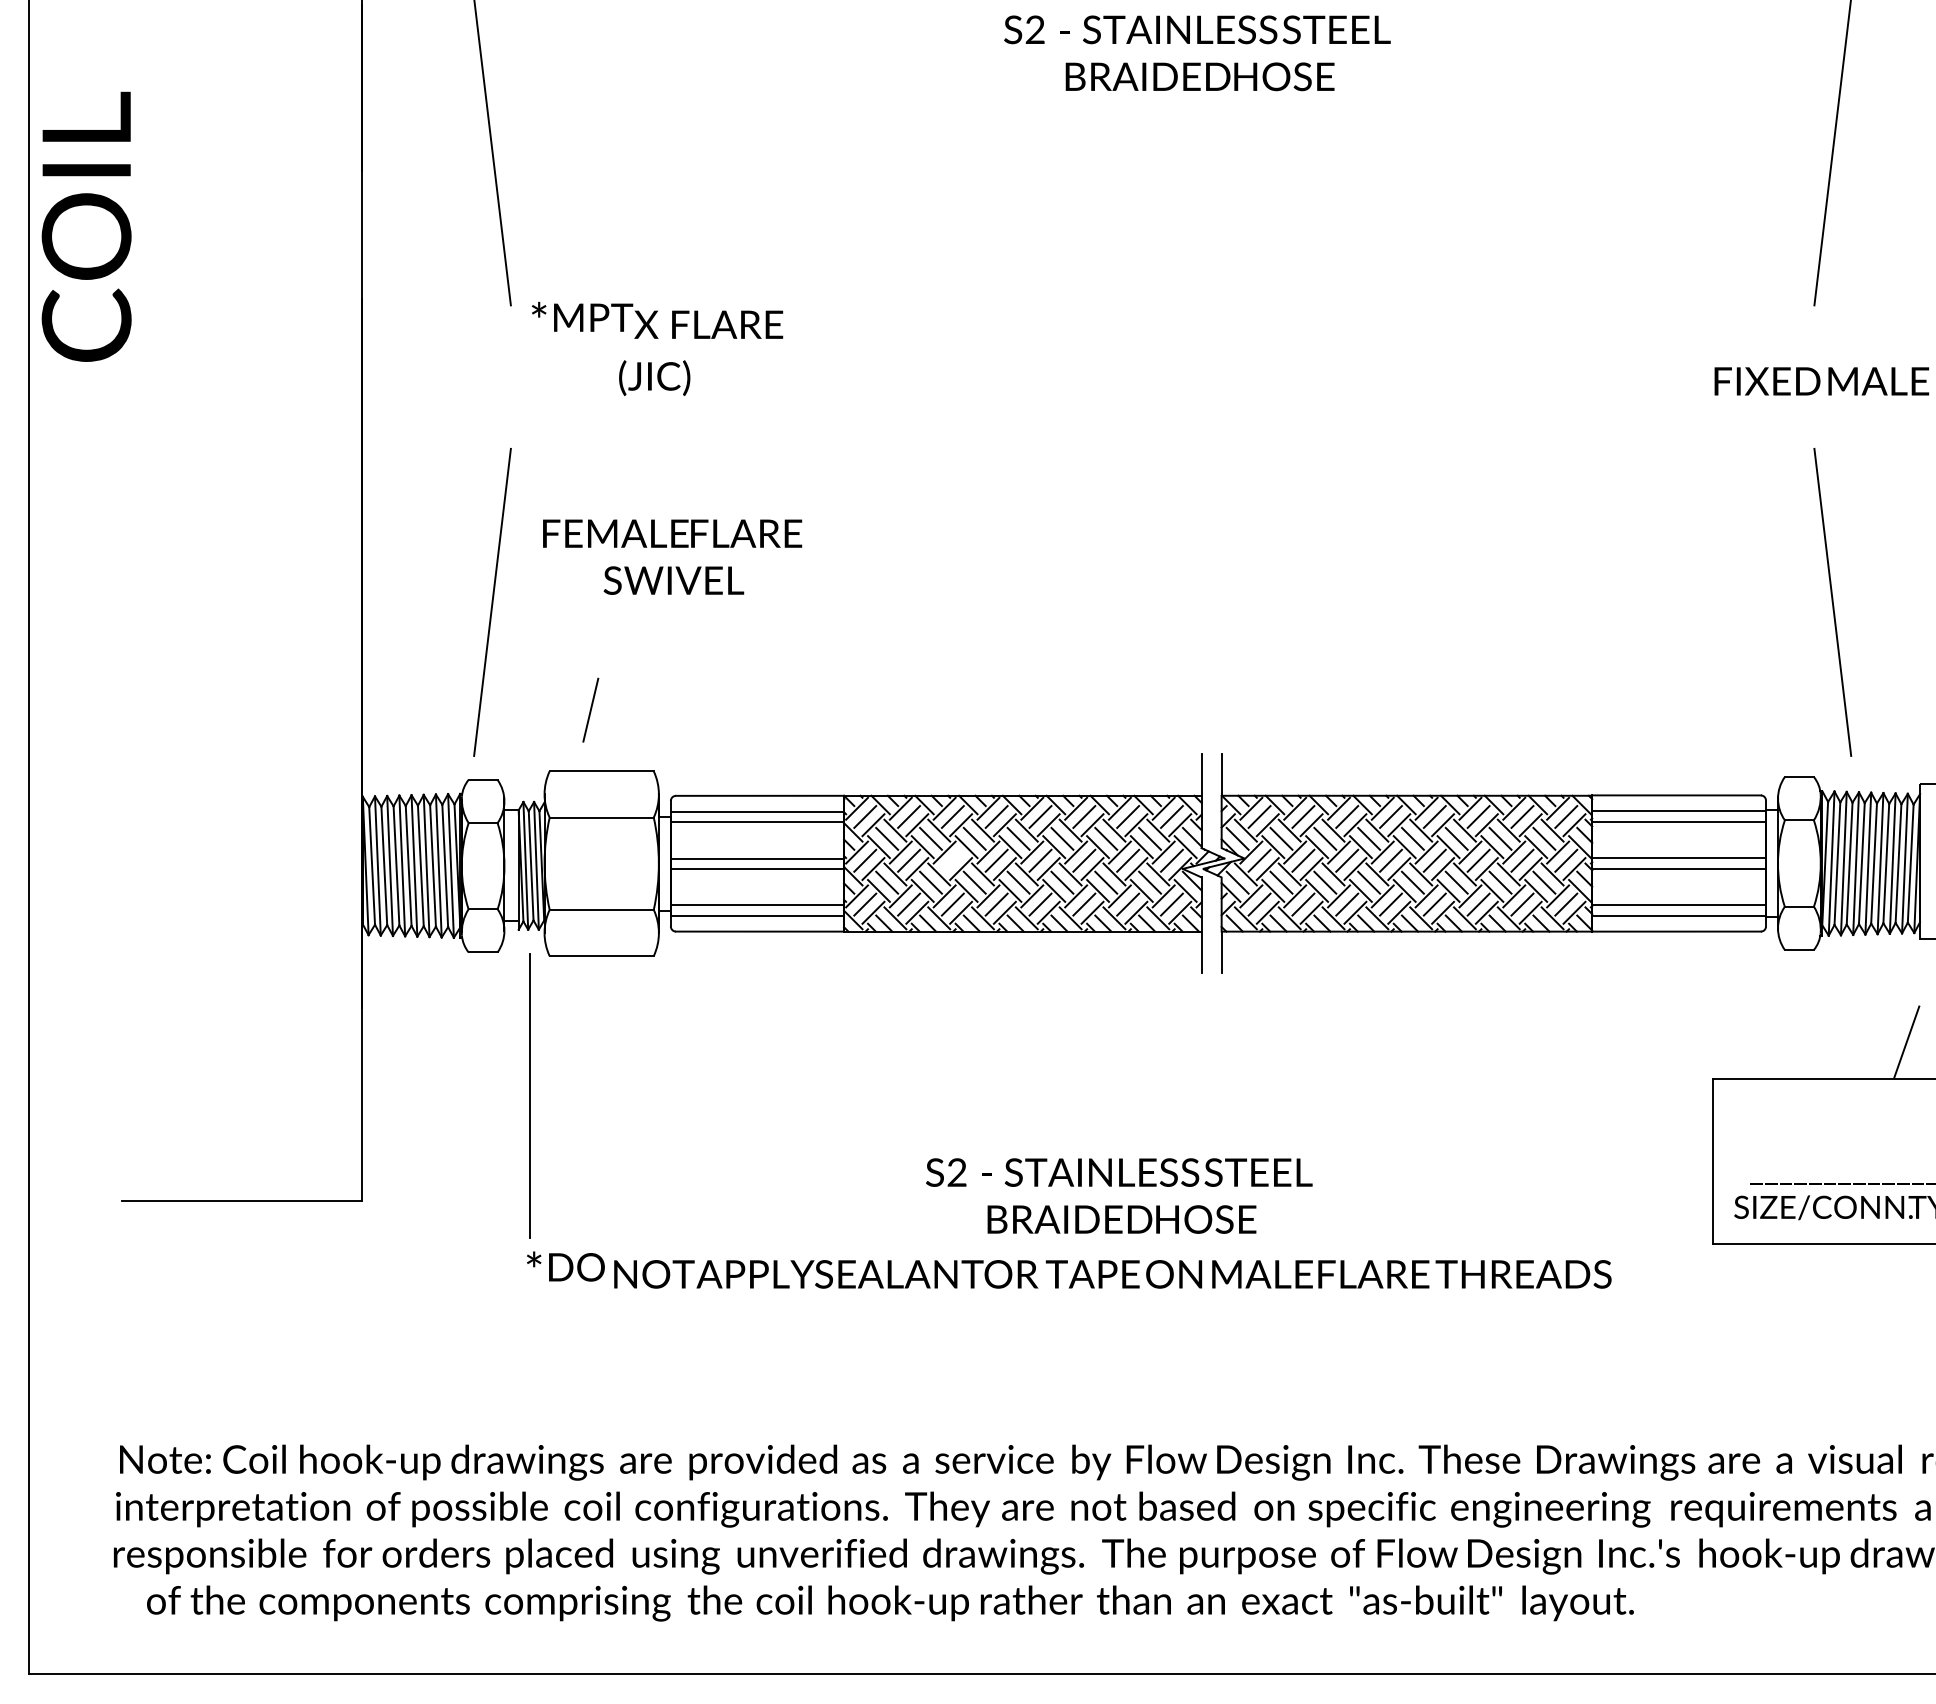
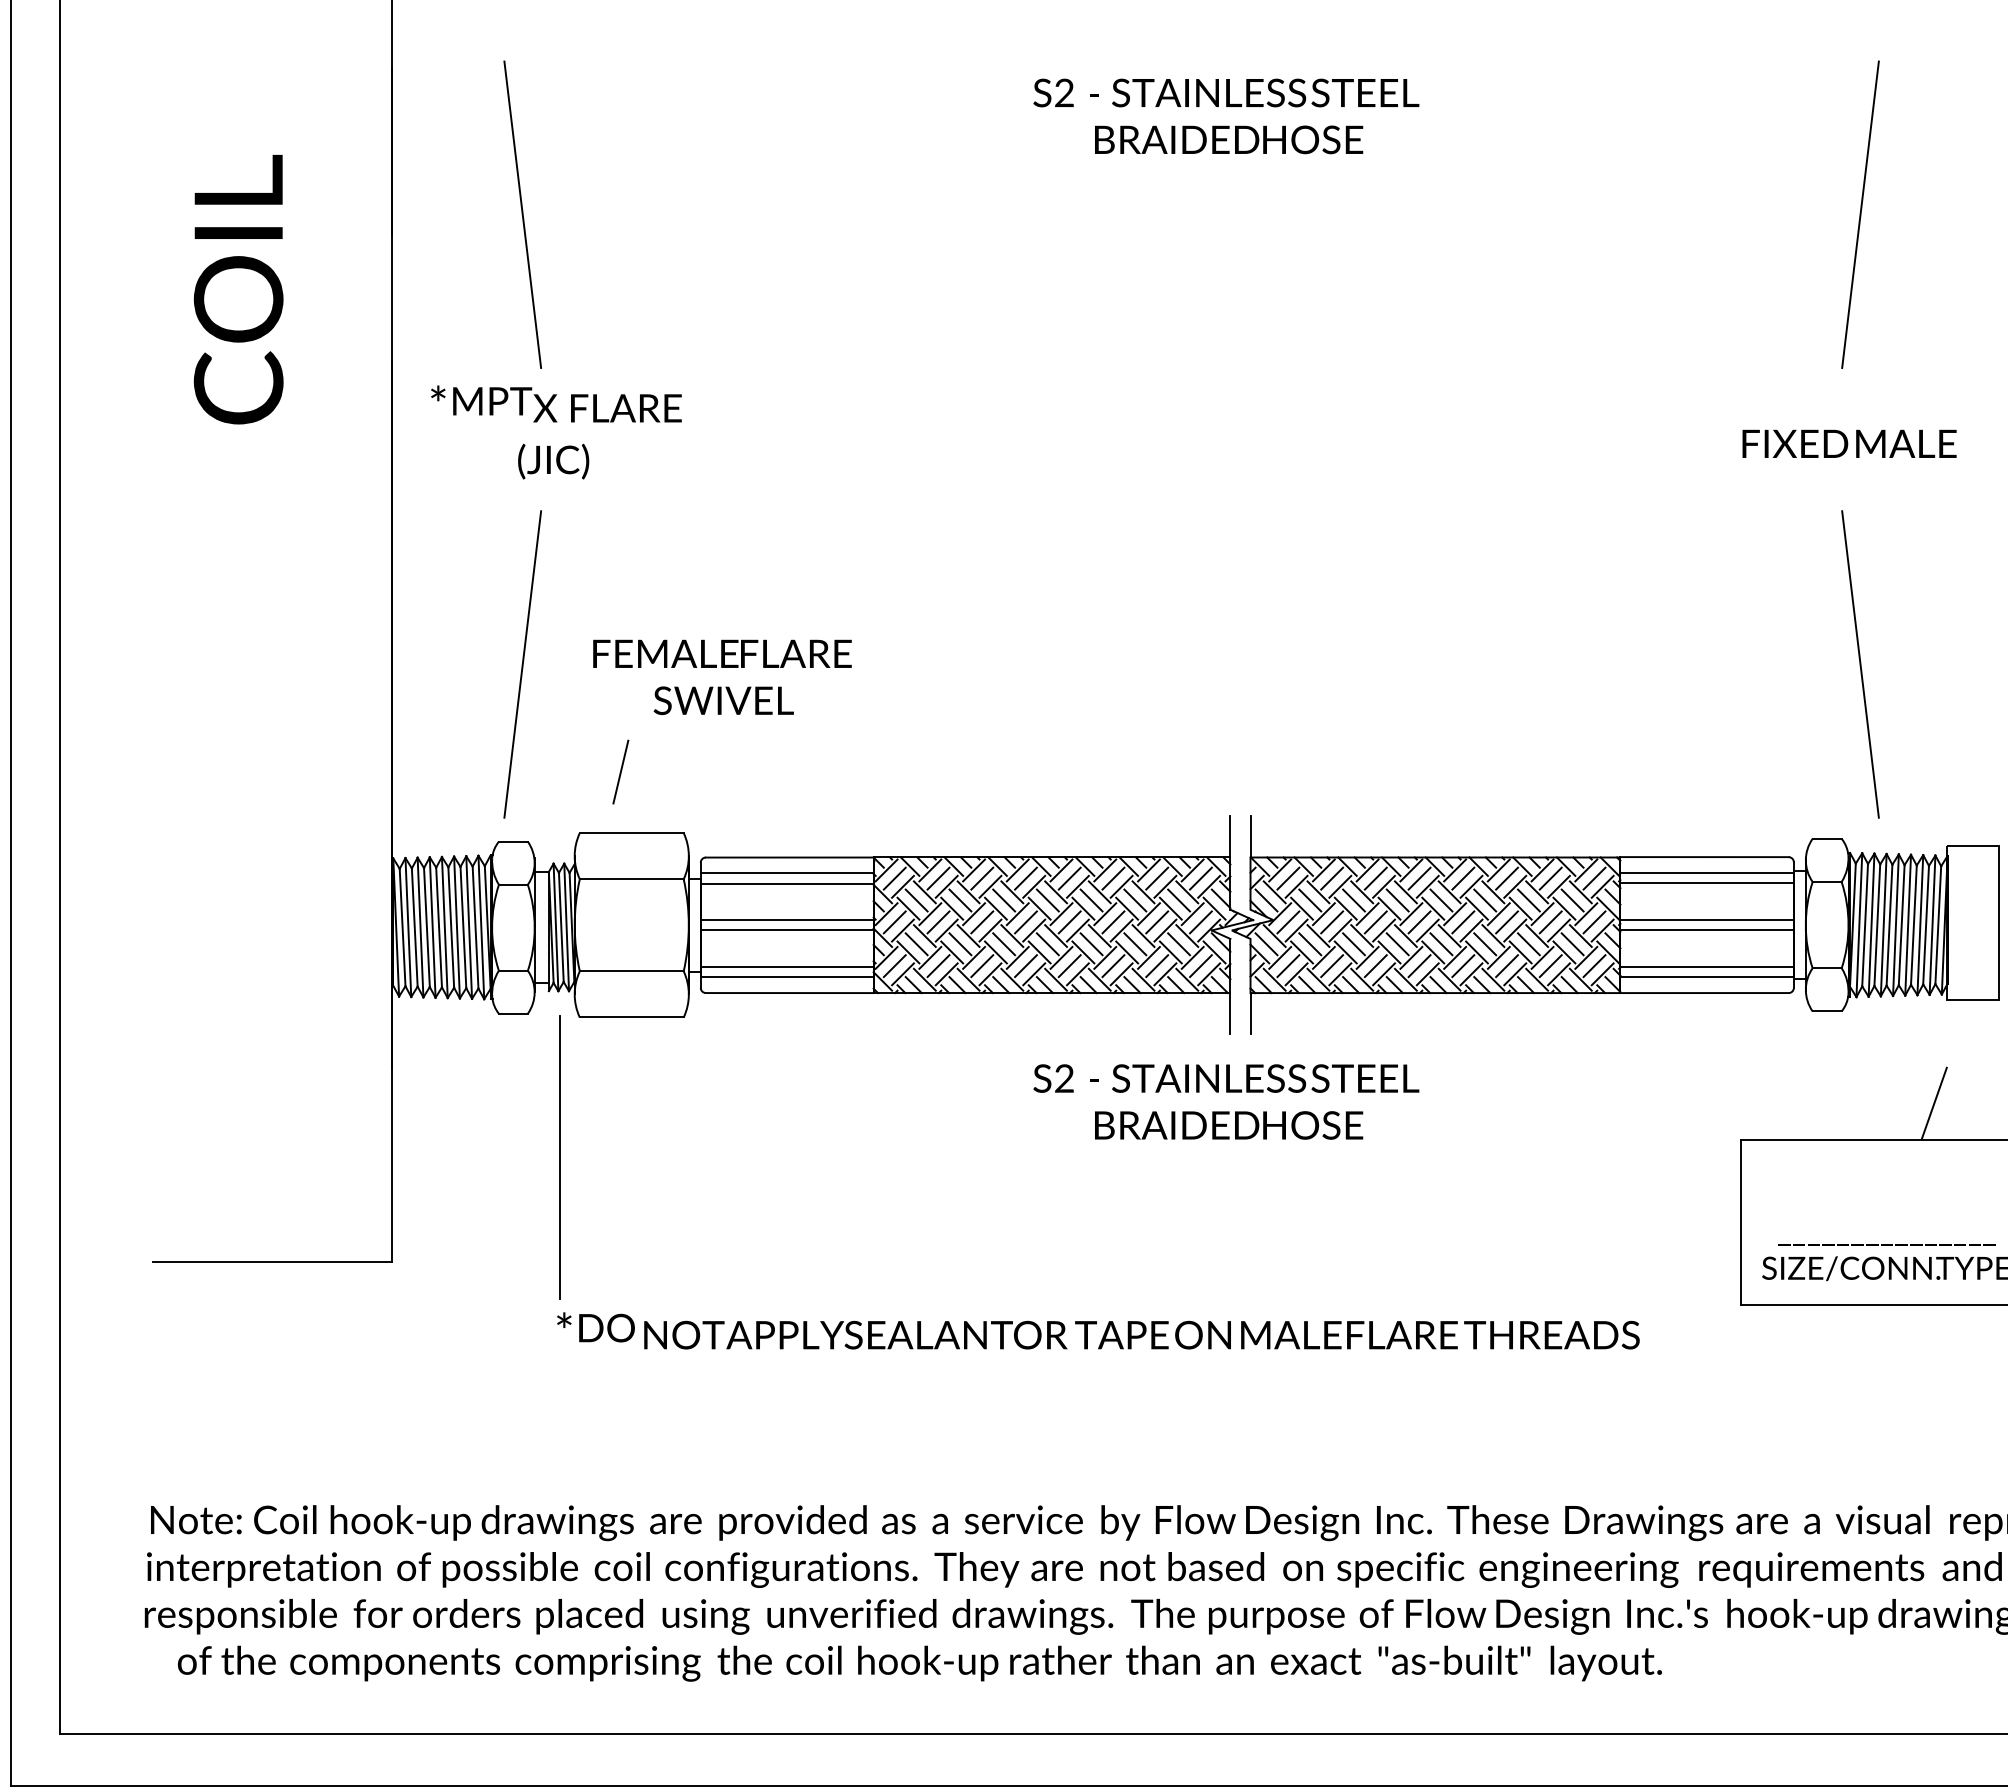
text: (86, 226) -> (238, 289), moved
text: (657, 348) -> (556, 432), moved
text: (672, 556) -> (722, 676), moved
line: (953, 860) -> (982, 922), added
text: (1119, 1195) -> (1226, 1101), moved

